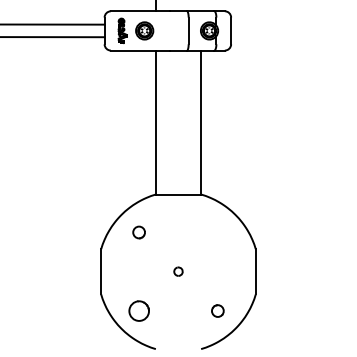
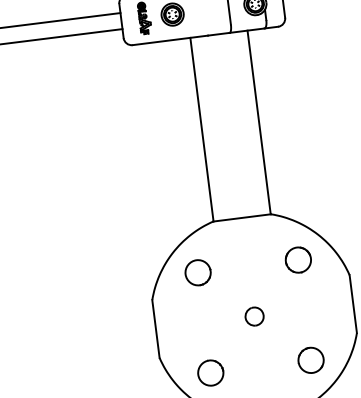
part: (138, 232) -> (197, 272), size x1.67
part: (217, 232) -> (298, 260), added
part: (178, 271) -> (254, 316), size x1.67
circle: (217, 310) -> (310, 359), size x1.67

